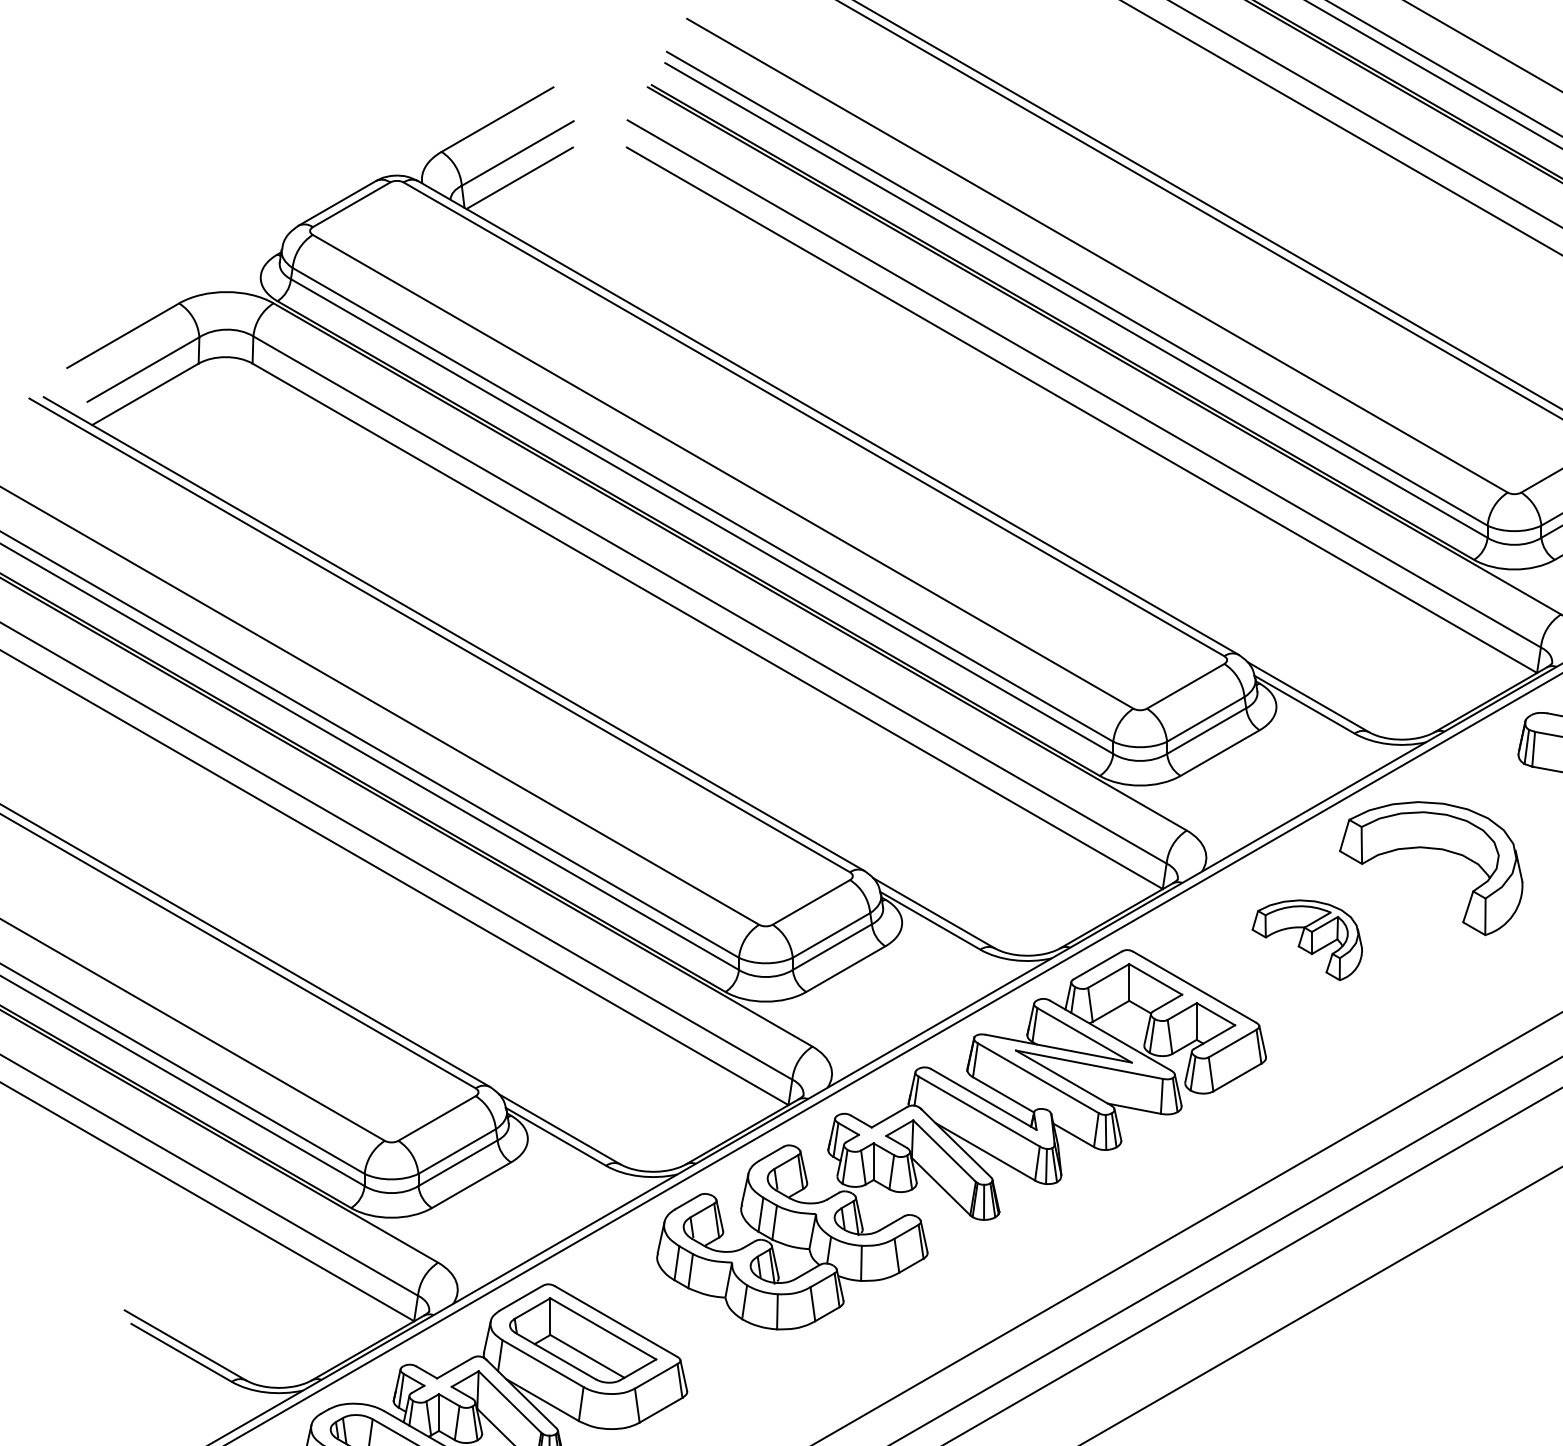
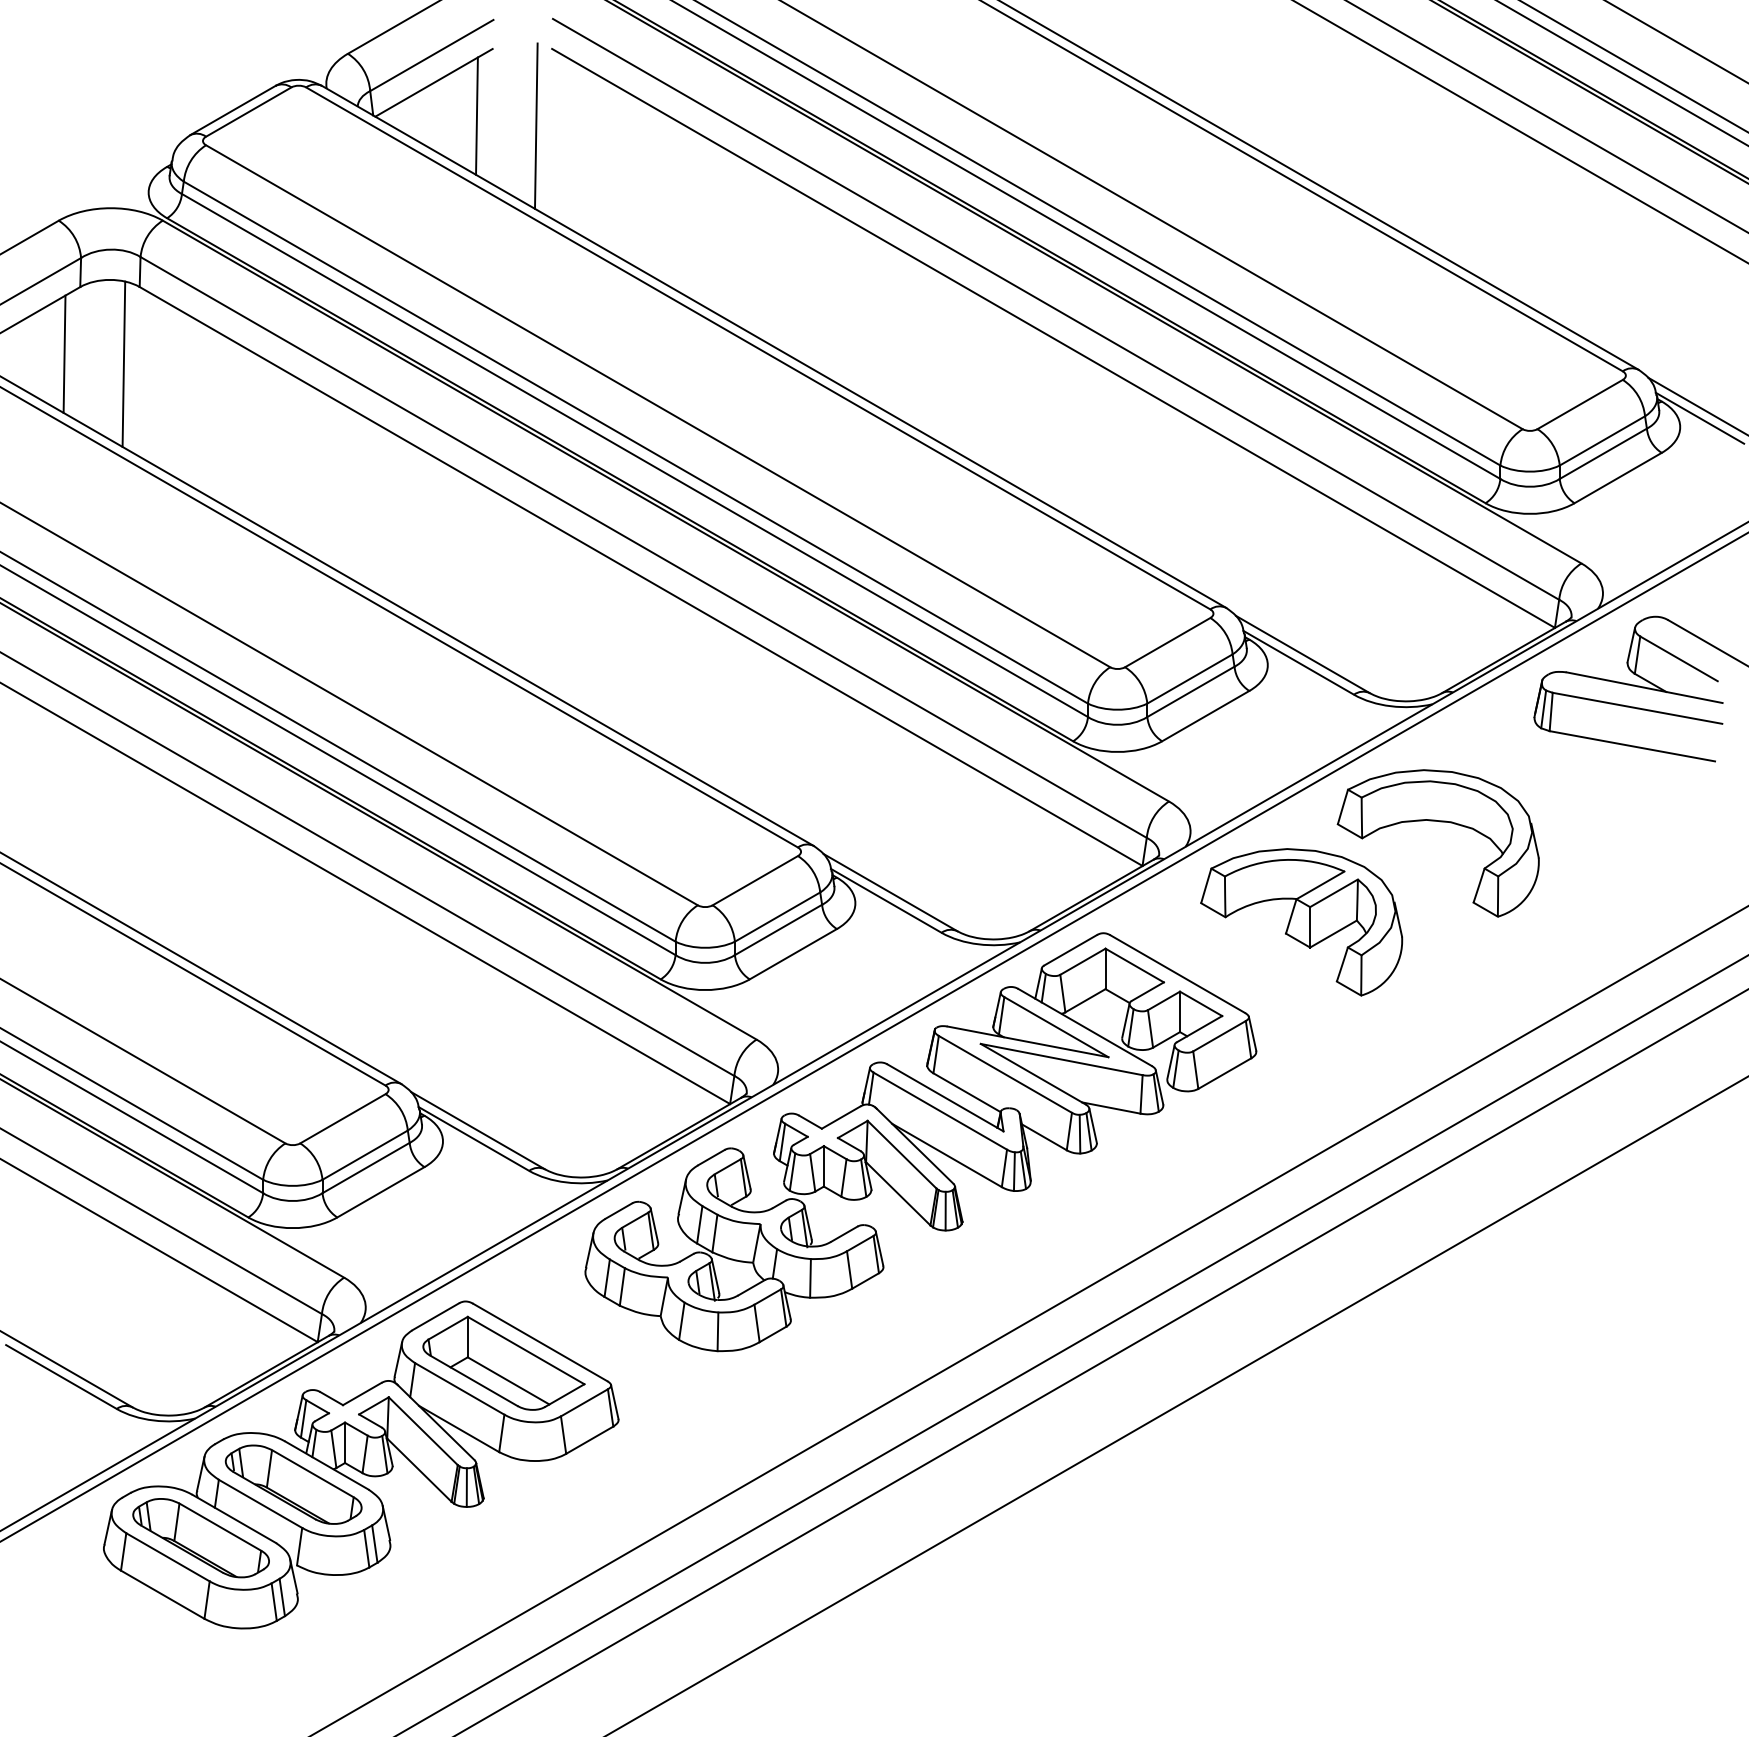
line: (558, 207) -> (476, 115), added
line: (612, 217) -> (536, 125), added
line: (184, 423) -> (64, 353), added
line: (237, 433) -> (123, 363), added
part: (1307, 940) -> (1301, 922), size x1.67

